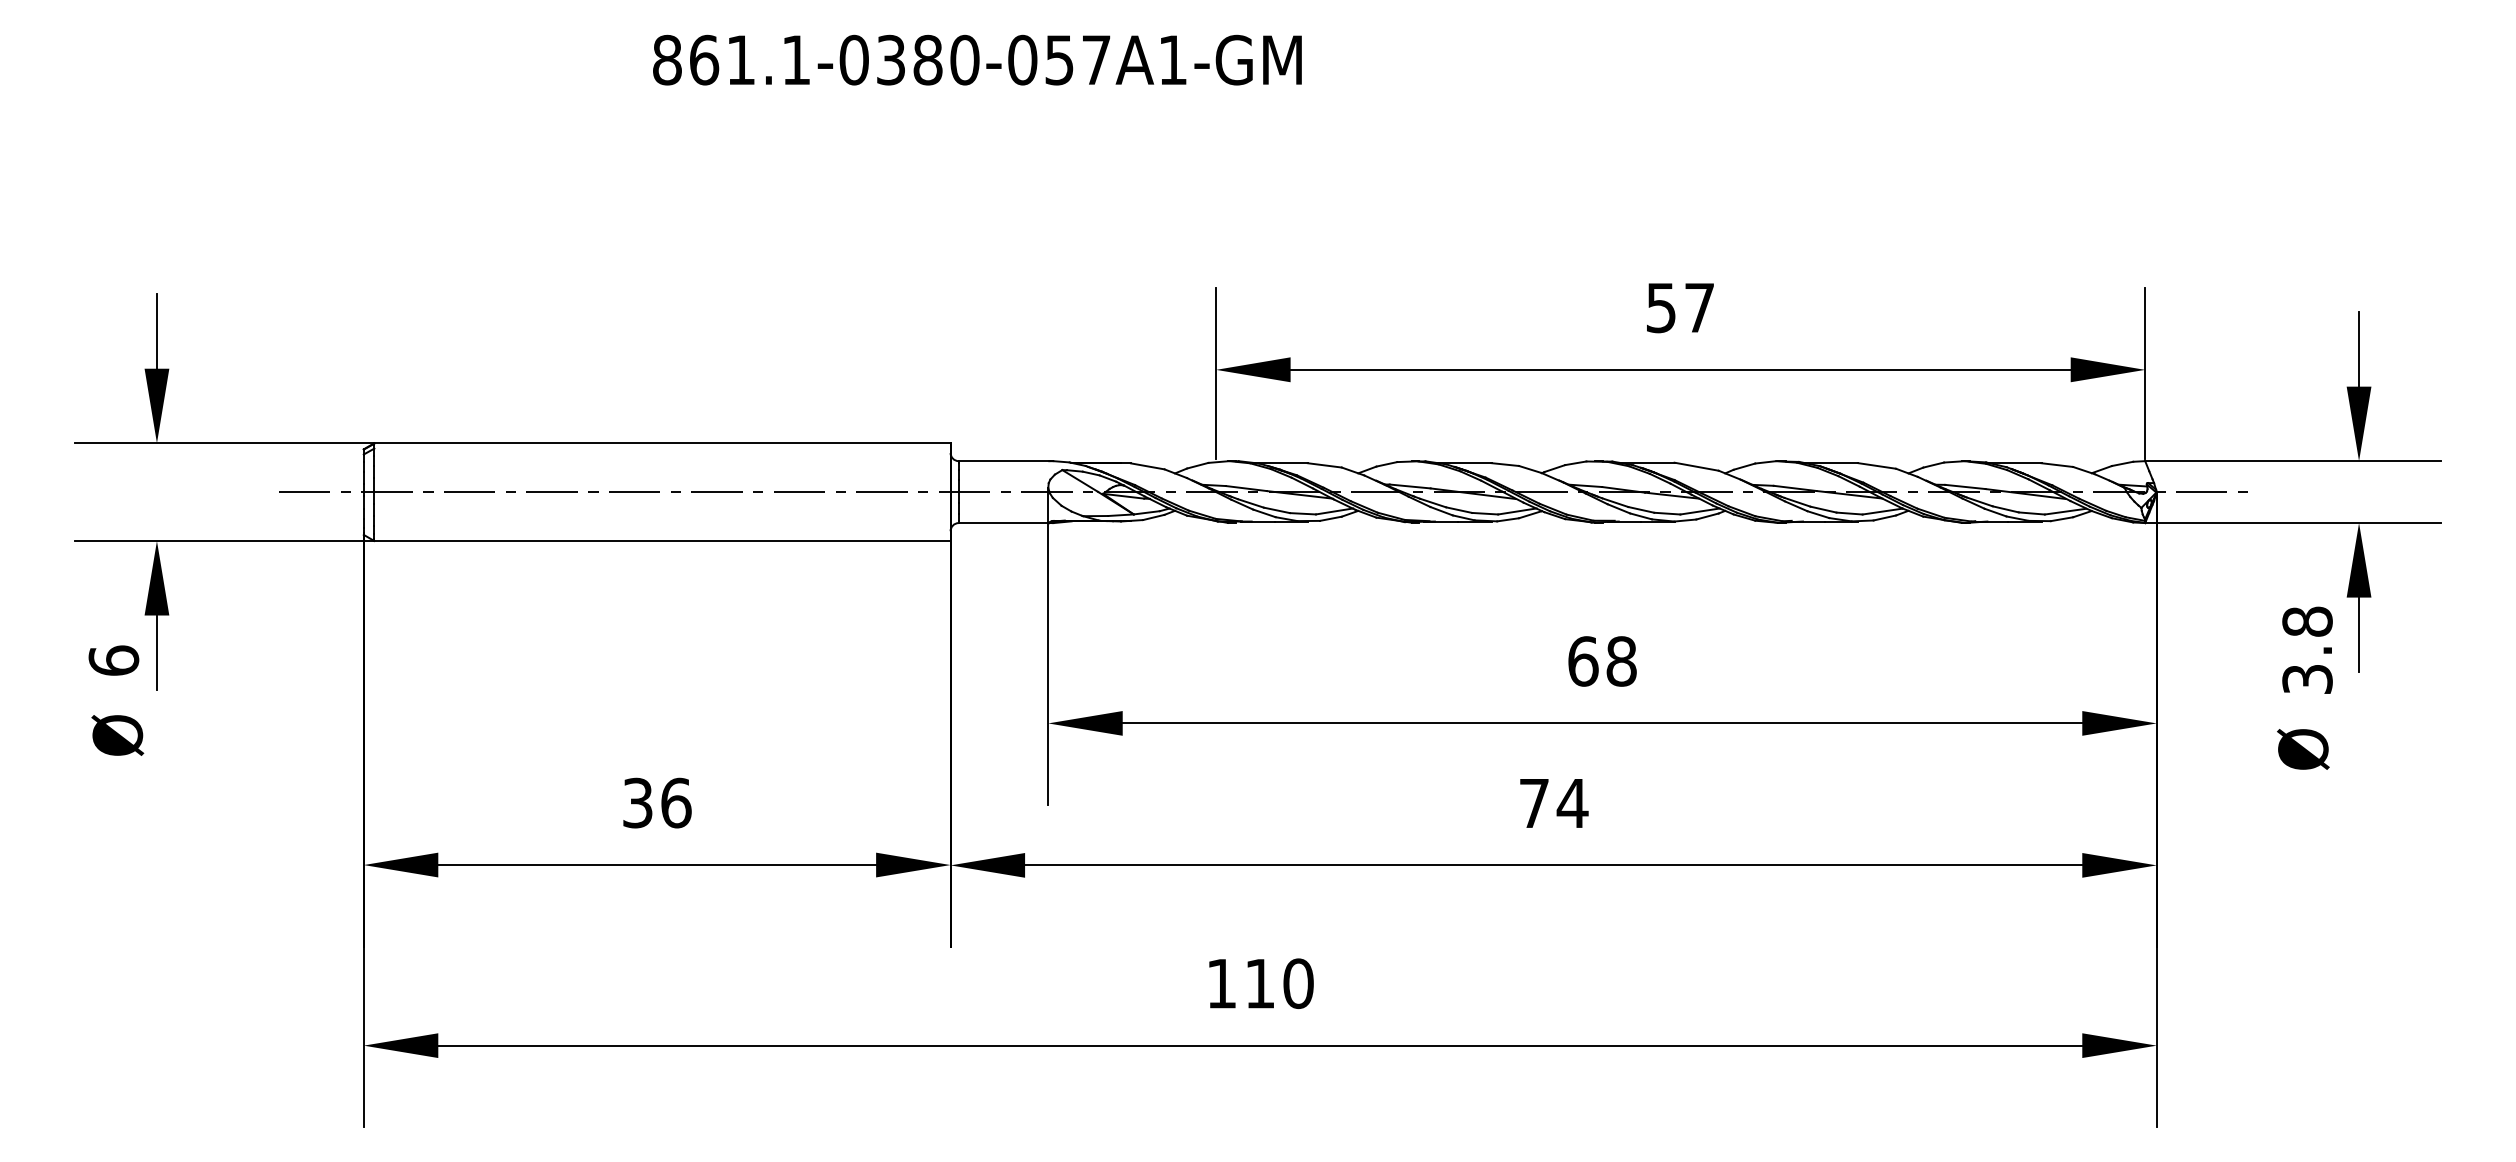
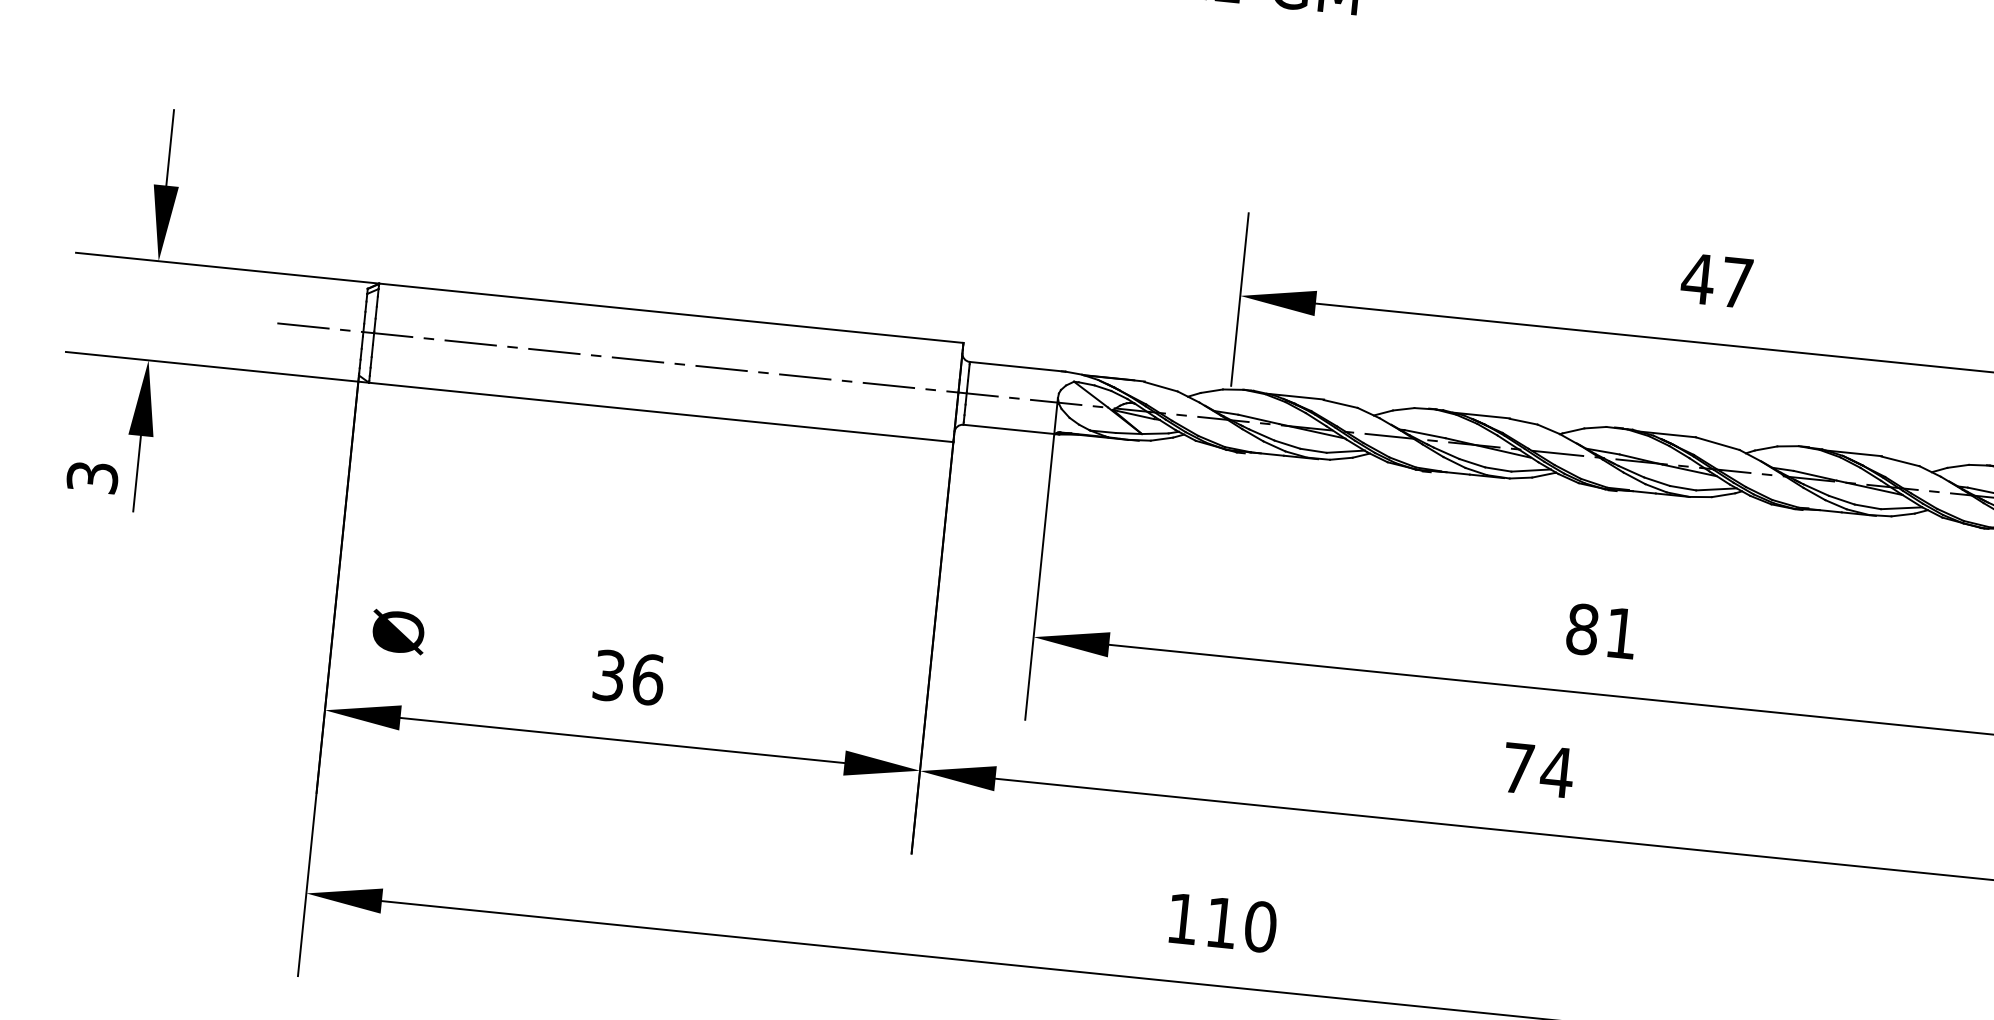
text: (1661, 308) -> (1698, 279), 57 -> 47
text: (113, 660) -> (92, 477), 6 -> 3
text: (1602, 661) -> (1602, 631), 68 -> 81
text: (117, 735) -> (398, 632), moved

